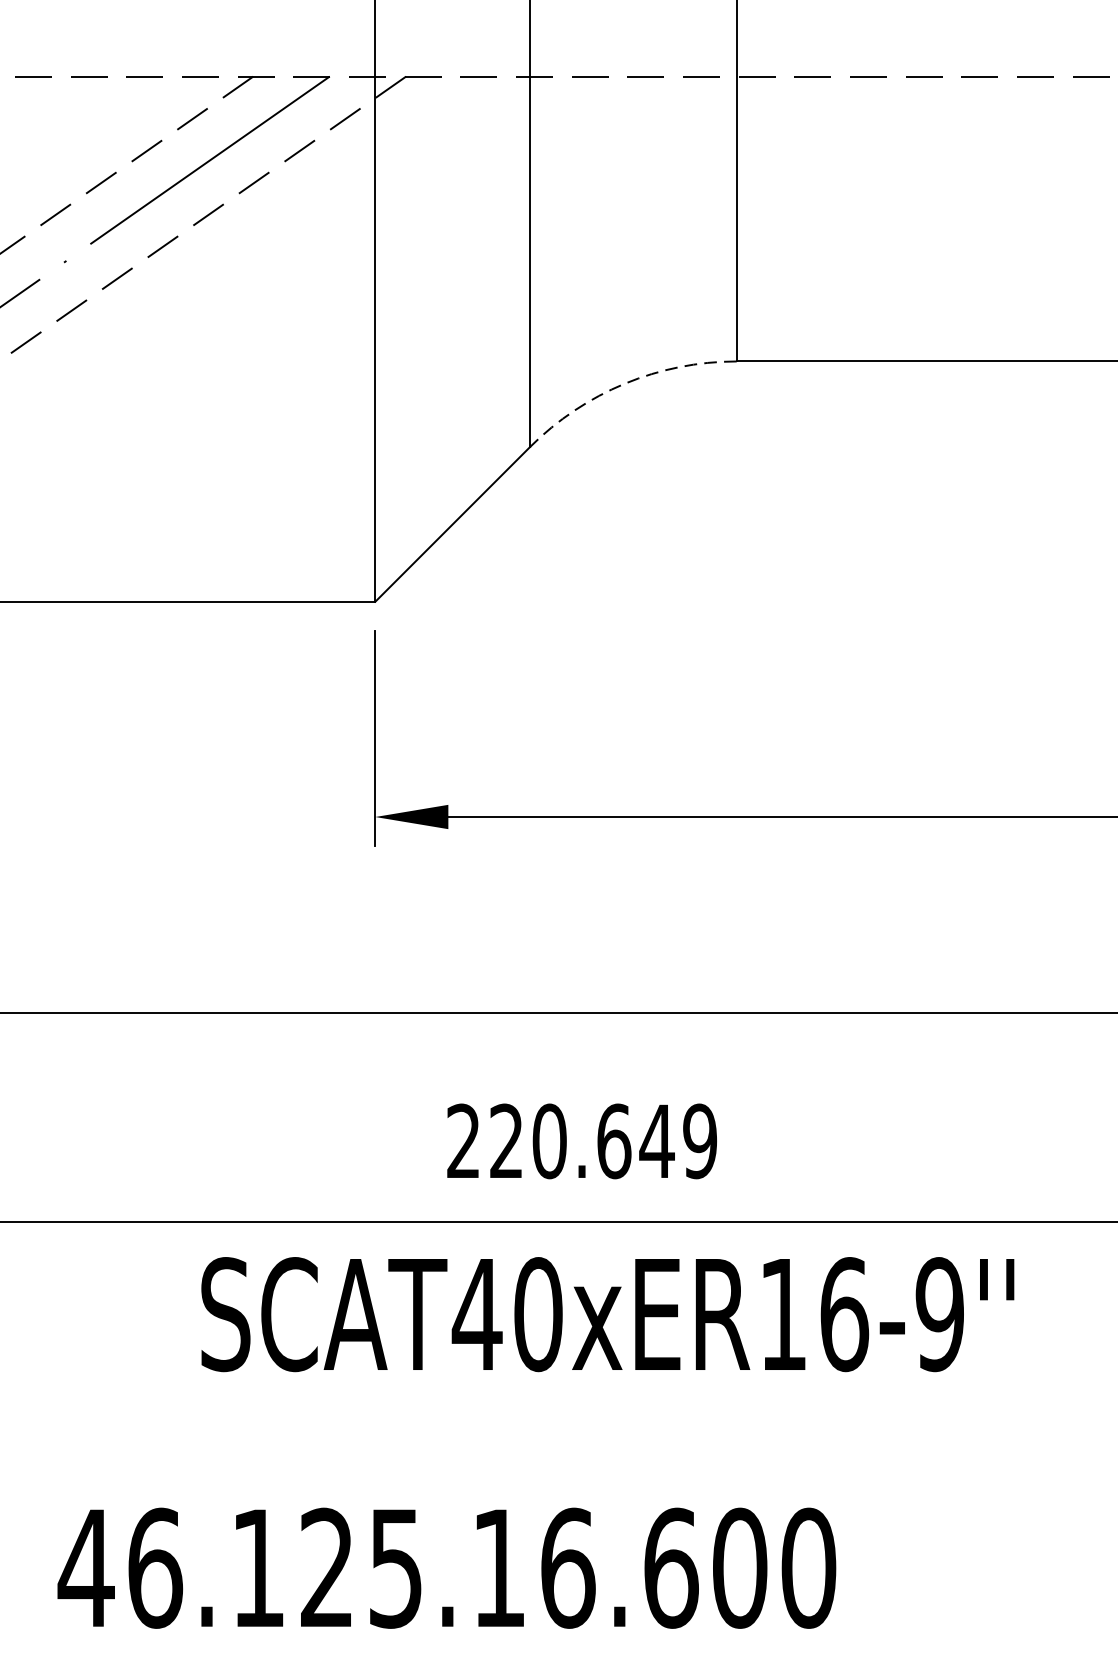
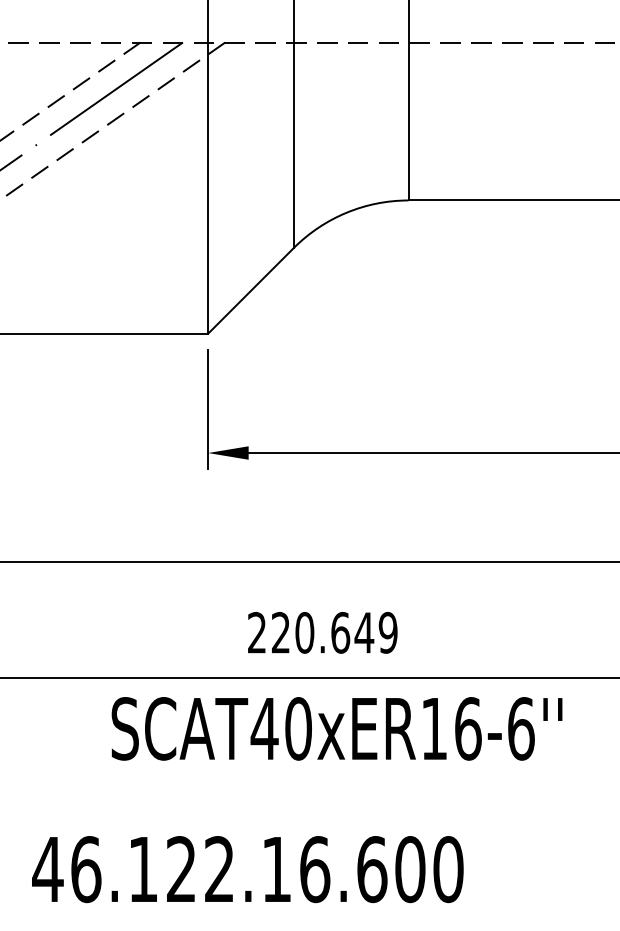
arc: (624, 383) -> (346, 212), dashed -> solid
text: (938, 1313) -> (520, 728), SCAT40xER16-9'' -> SCAT40xER16-6''
text: (395, 1568) -> (219, 869), 46.125.16.600 -> 46.122.16.600

